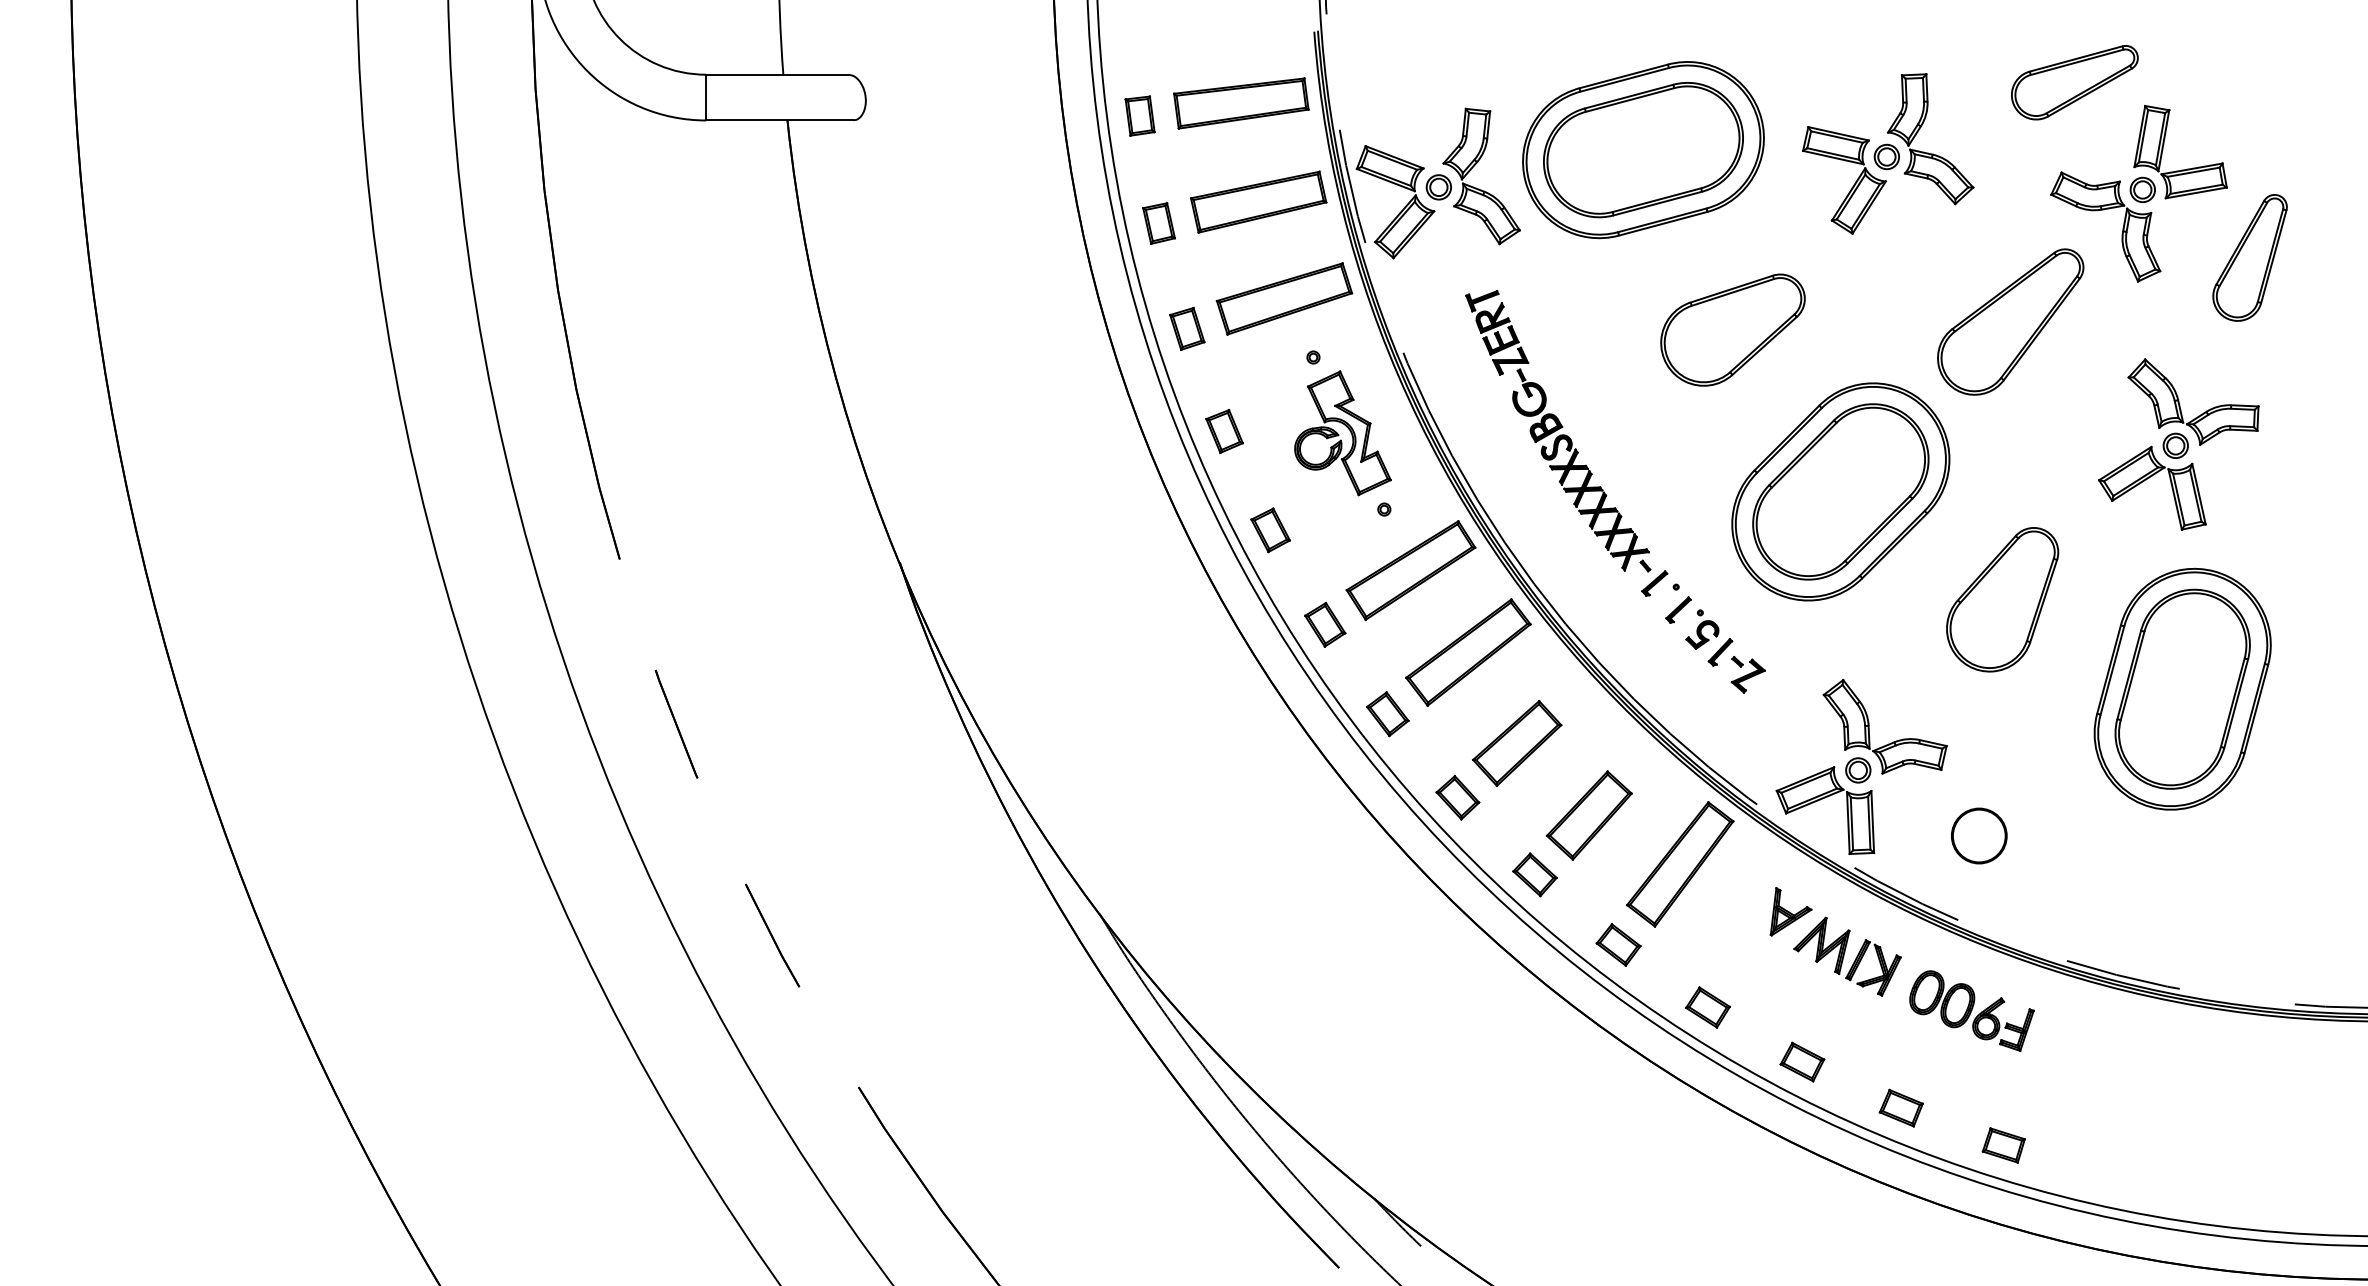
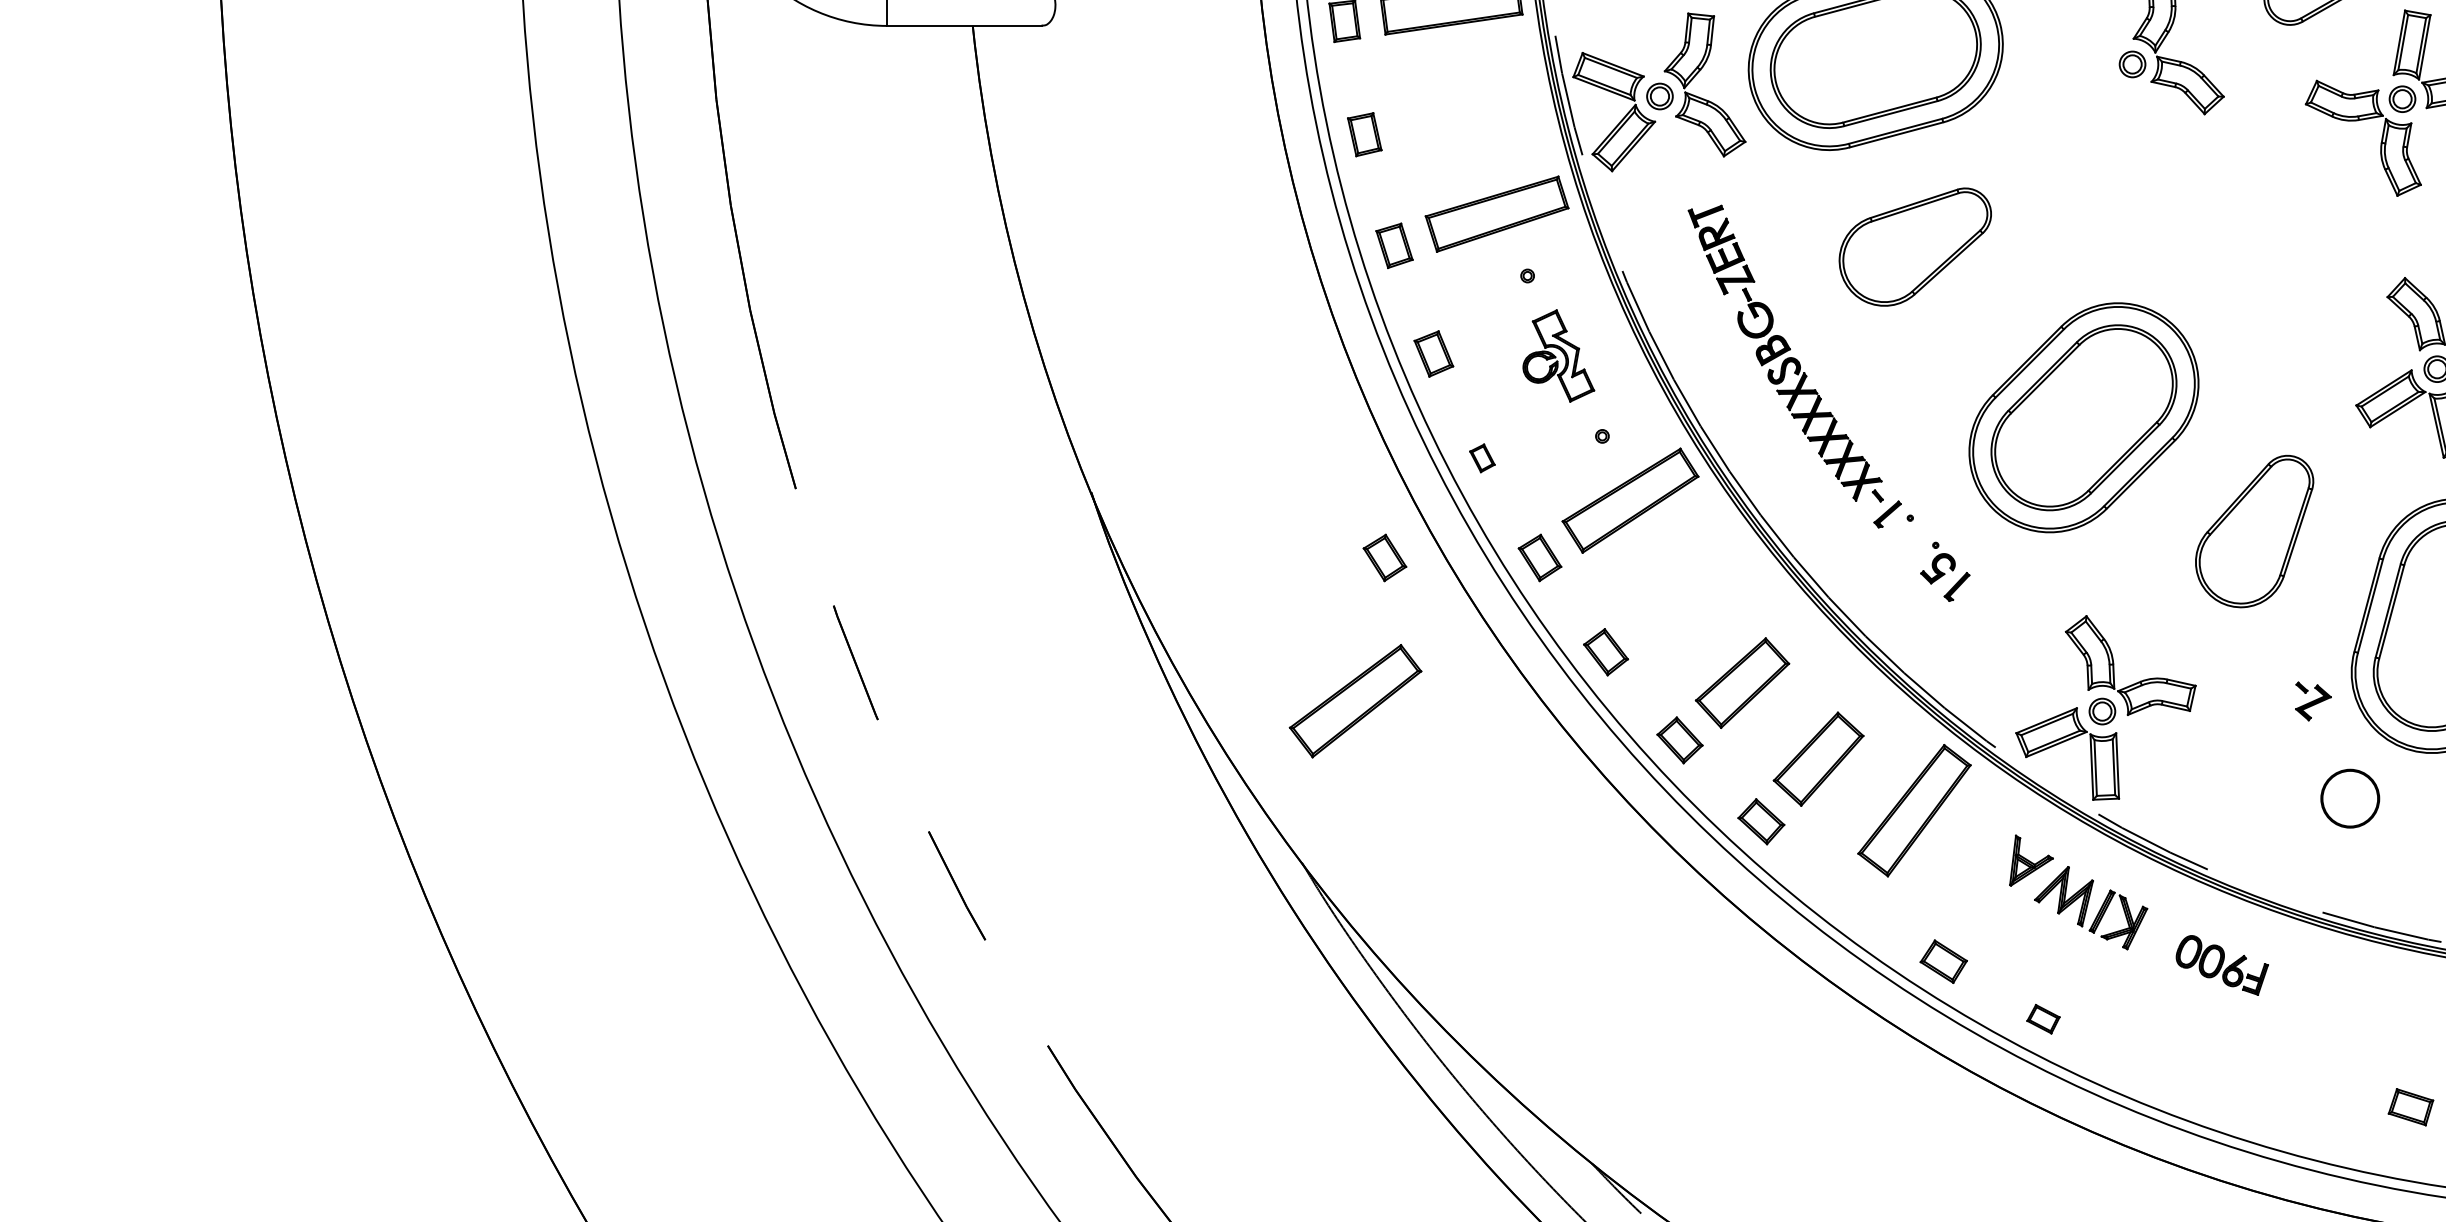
part: (1853, 184) -> (2097, 93), removed
part: (1258, 201) -> (1469, 111), removed
part: (2010, 321) -> (2262, 237), removed
part: (1732, 329) -> (1914, 246), moved
part: (1342, 433) -> (1558, 356), size x0.7
part: (1270, 530) -> (1482, 458), size x0.6
part: (1678, 609) -> (1912, 541), removed
part: (1178, 624) -> (1385, 557), added
part: (1468, 652) -> (1355, 701), moved
part: (1747, 674) -> (2312, 701), moved
part: (1979, 835) -> (2350, 798), moved
part: (1618, 944) -> (1849, 895), removed
part: (1971, 1010) -> (2221, 964), size x0.7
part: (1802, 1061) -> (2043, 1018), size x0.7
part: (1900, 1107) -> (2146, 1067), removed
part: (2003, 1145) -> (2410, 1107), moved

